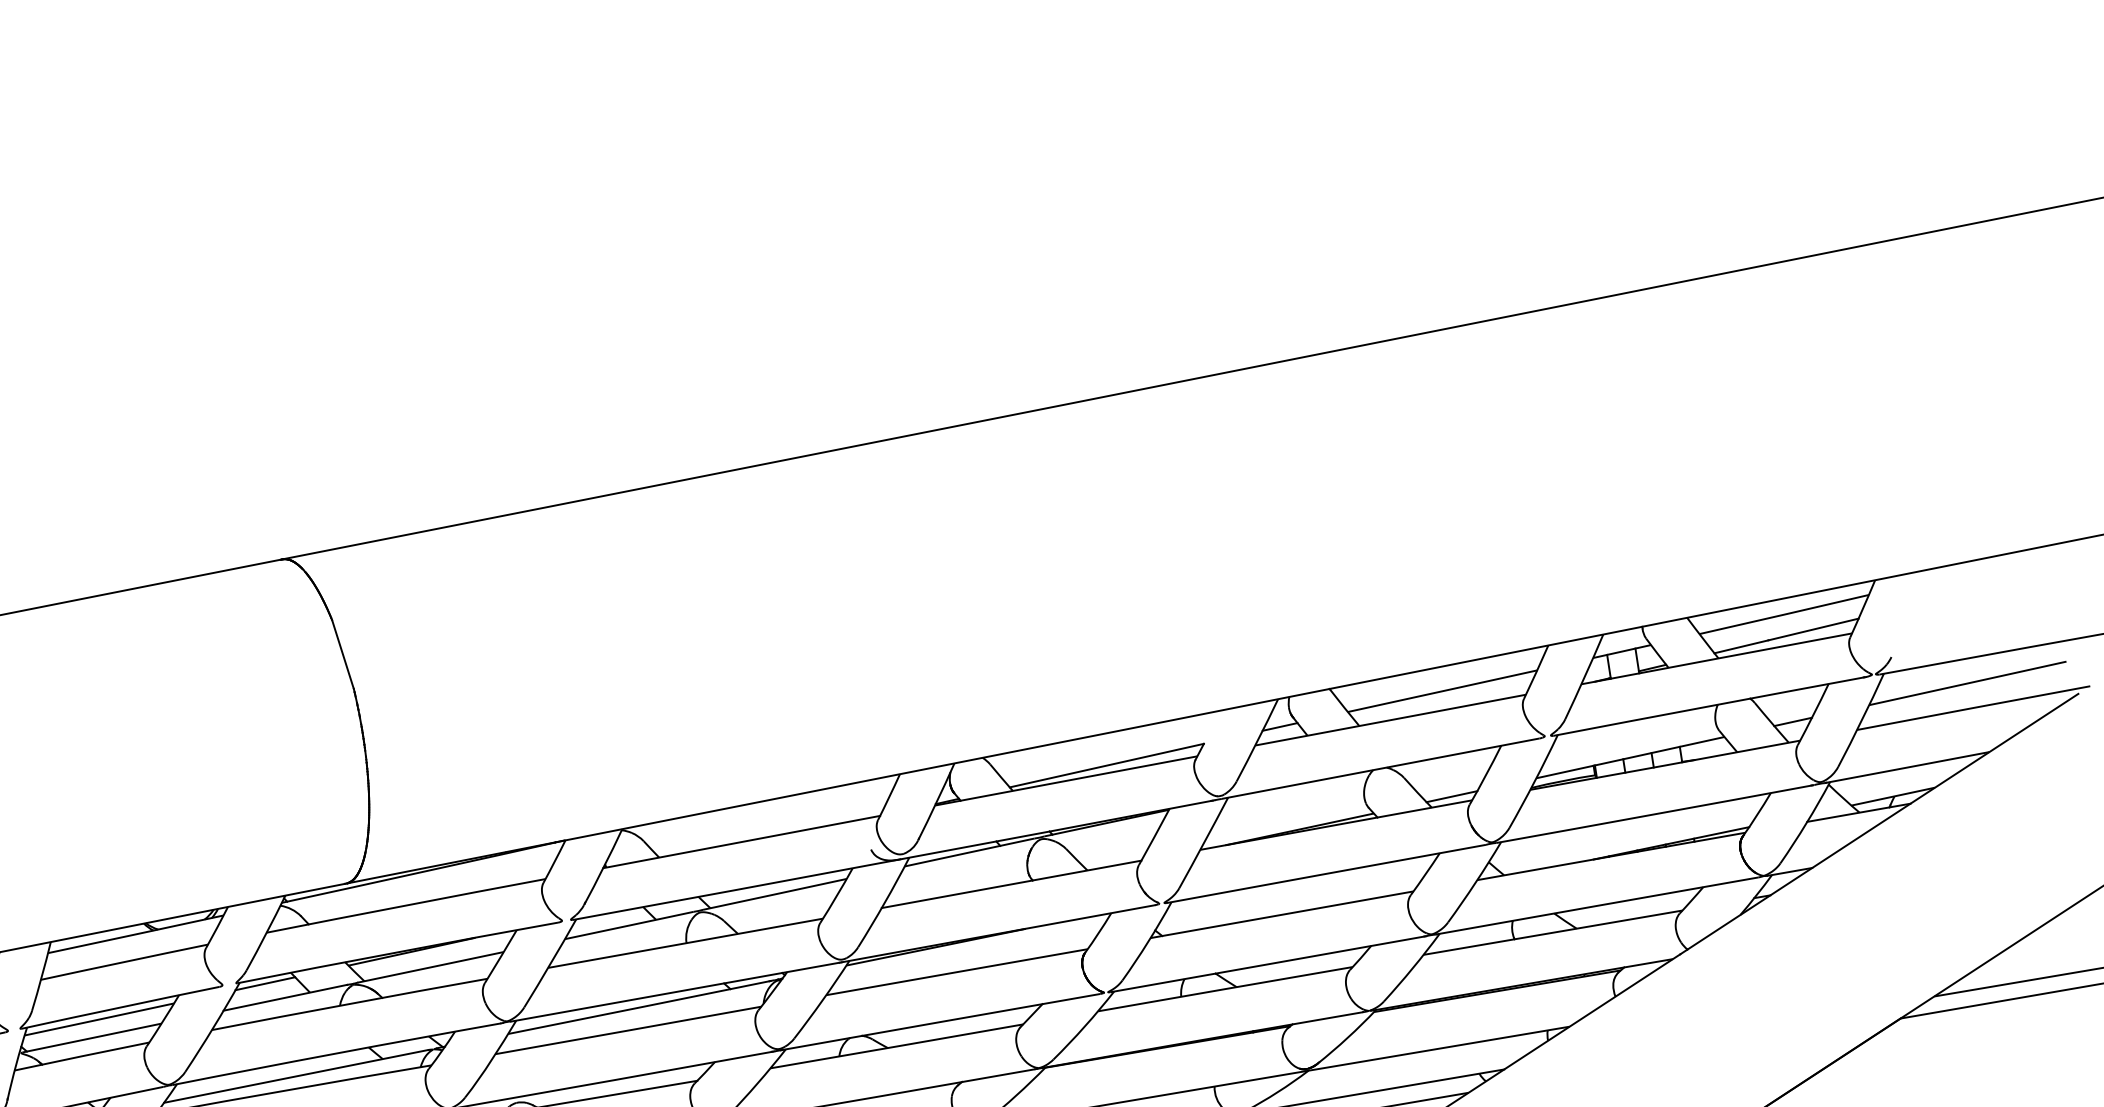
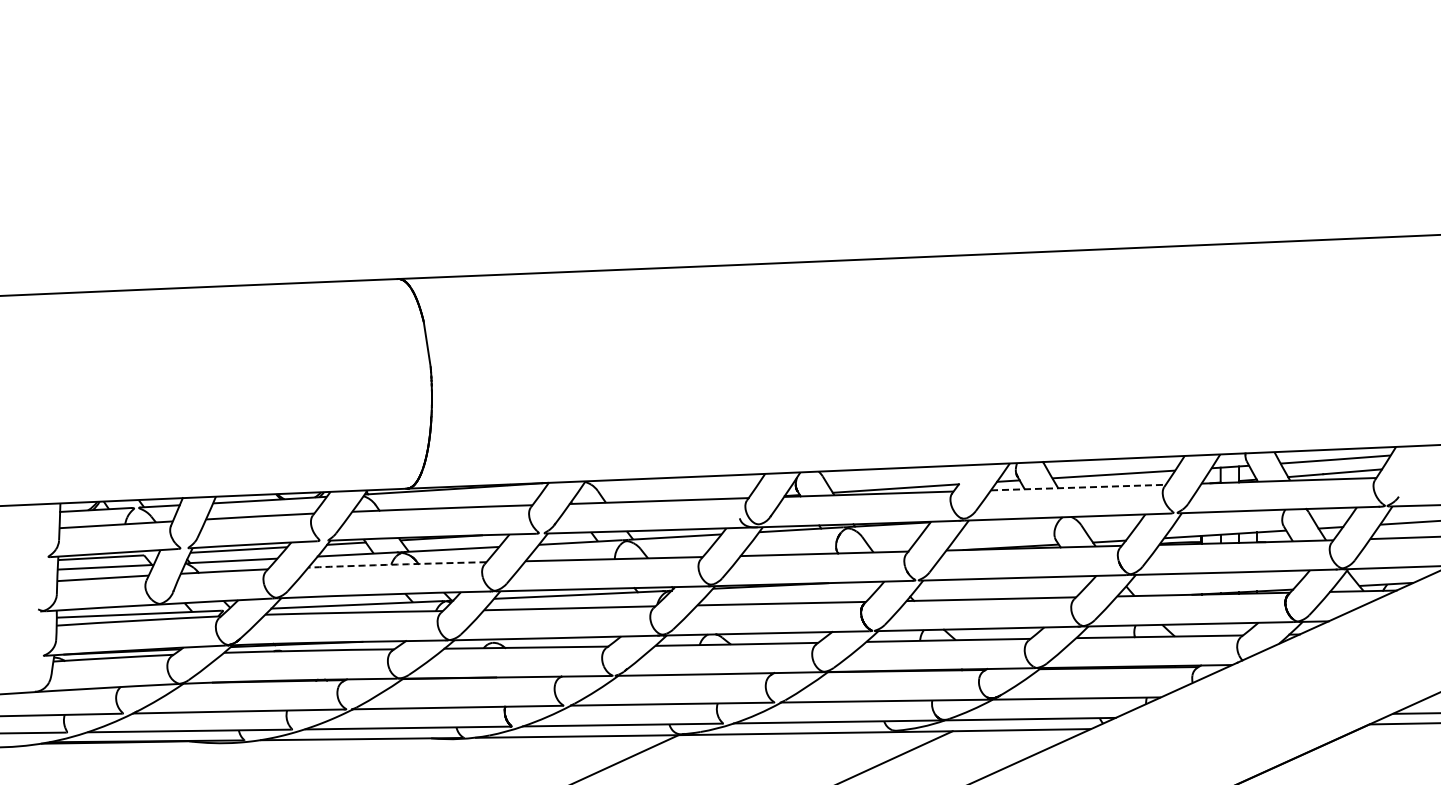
arc: (1390, 719) -> (1078, 487), solid -> dashed
arc: (349, 1003) -> (397, 564), solid -> dashed

